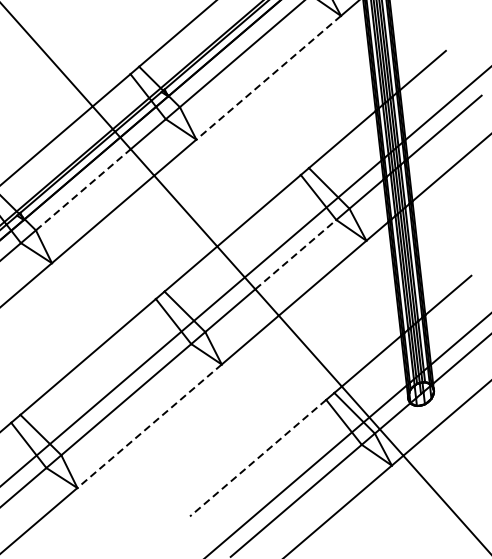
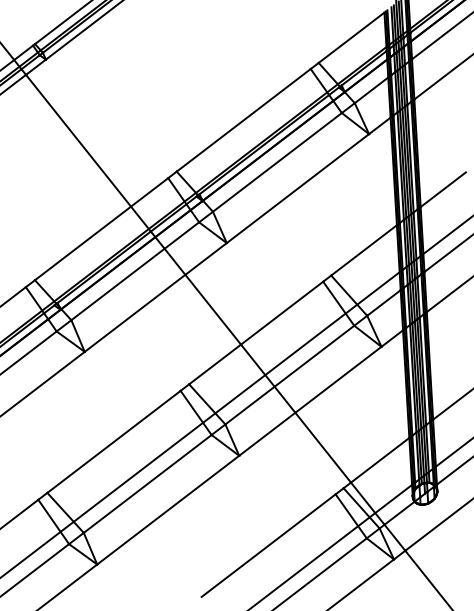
line: (268, 77) -> (297, 188), dashed -> solid
line: (83, 189) -> (118, 284), dashed -> solid
line: (295, 253) -> (314, 355), dashed -> solid
line: (148, 426) -> (167, 510), dashed -> solid
line: (257, 457) -> (268, 545), dashed -> solid

